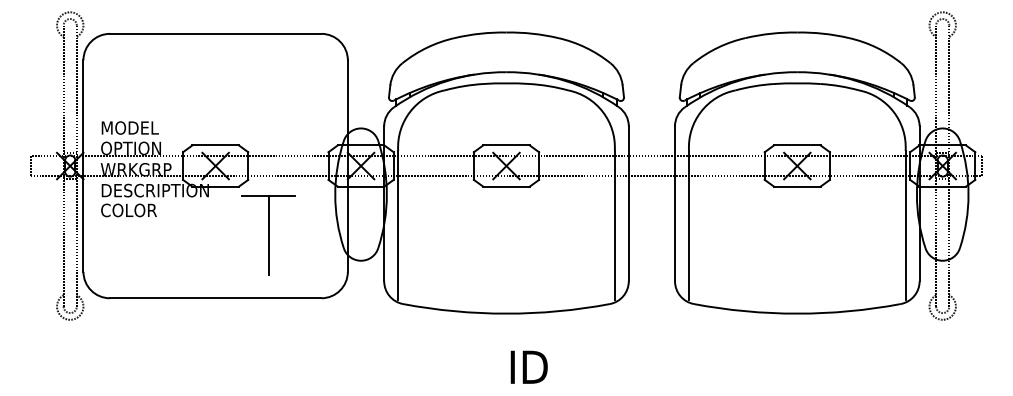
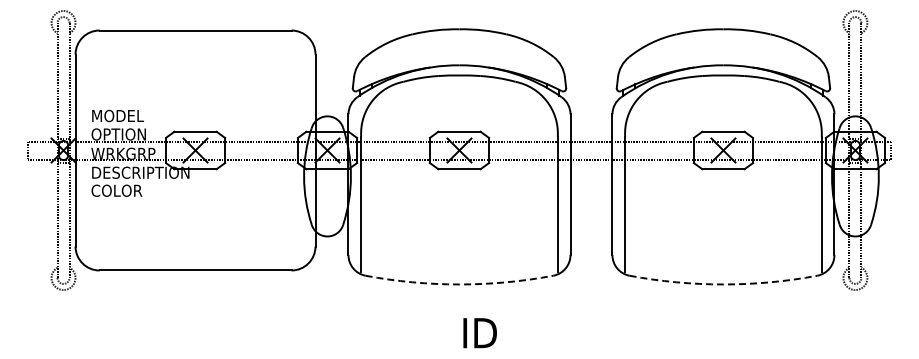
part: (268, 235) -> (243, 213), removed
arc: (506, 313) -> (459, 284), solid -> dashed
arc: (797, 313) -> (723, 284), solid -> dashed

